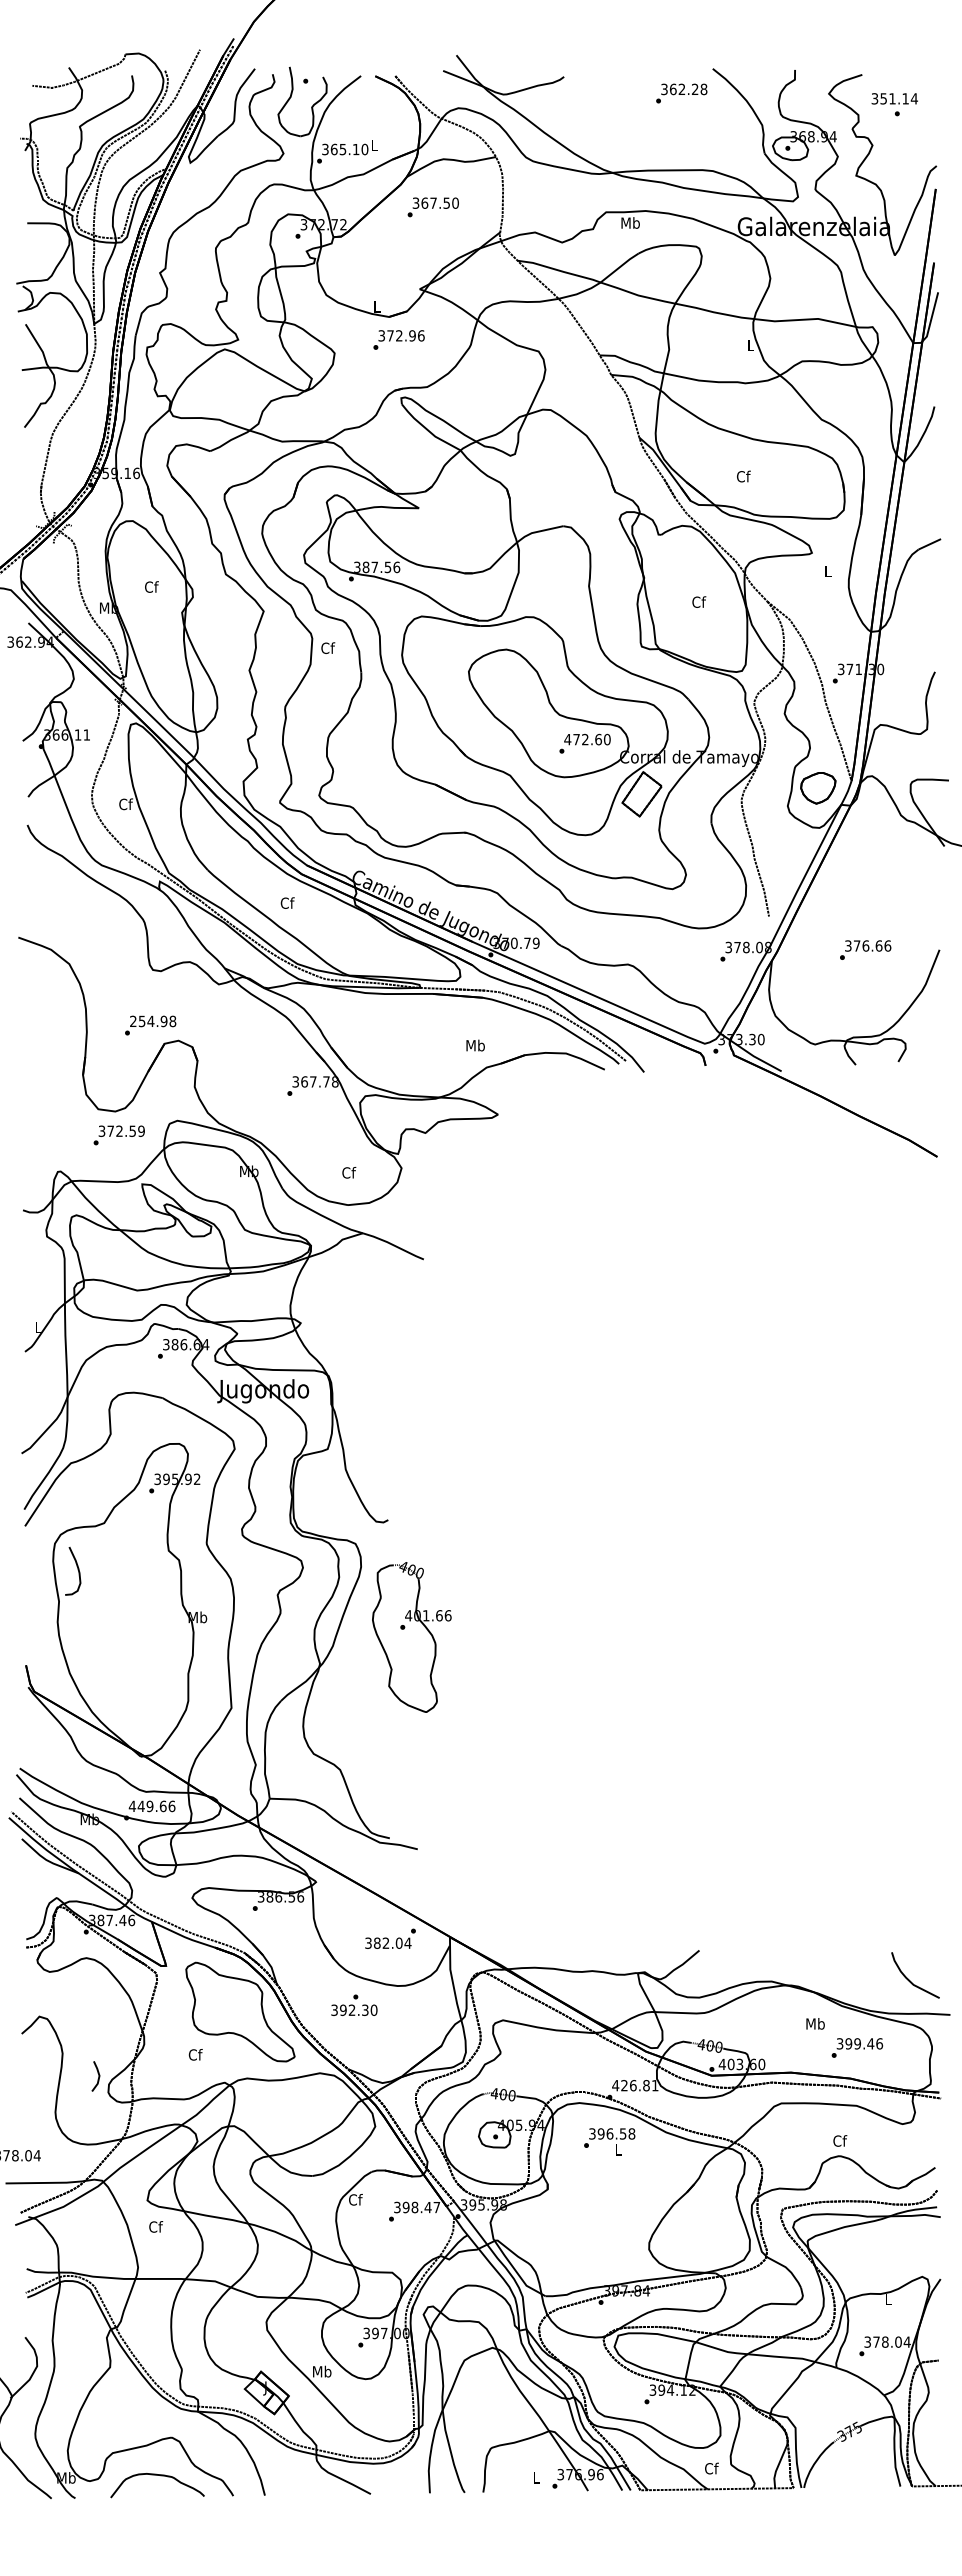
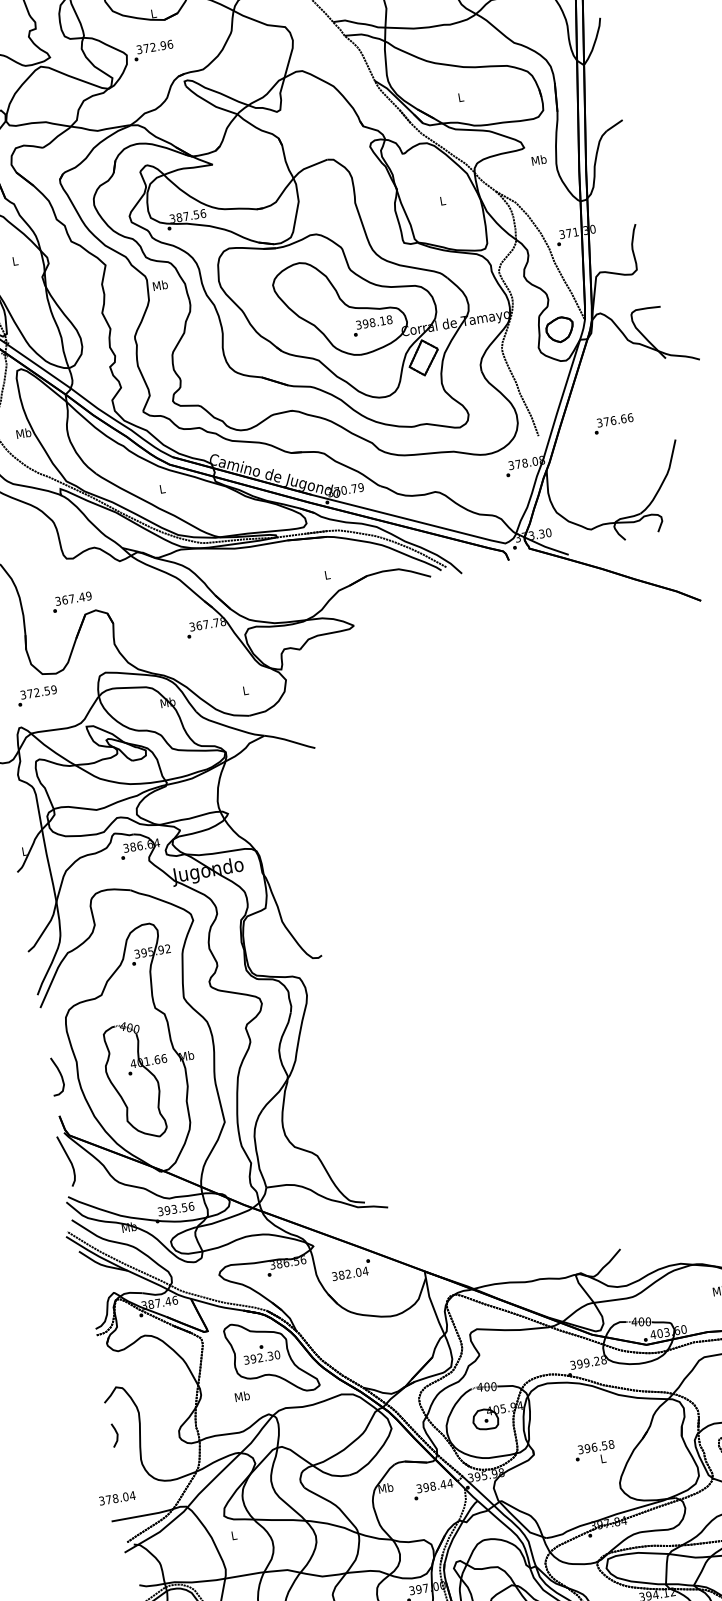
text: (398, 339) -> (153, 50), moved
text: (743, 476) -> (460, 97), Cf -> L
text: (828, 571) -> (539, 160), L -> Mb
text: (151, 586) -> (15, 260), Cf -> L
text: (699, 601) -> (443, 200), Cf -> L
text: (327, 648) -> (160, 285), Cf -> Mb
text: (587, 739) -> (374, 322), 472.60 -> 398.18
text: (125, 804) -> (23, 433), Cf -> Mb
text: (287, 902) -> (162, 488), Cf -> L
text: (865, 949) -> (613, 423), moved
text: (153, 1021) -> (73, 598), 254.98 -> 367.49
text: (475, 1045) -> (327, 574), Mb -> L
text: (118, 1135) -> (36, 696), moved
text: (349, 1172) -> (246, 690), Cf -> L
curve: (77, 1570) -> (60, 1075), moved
part: (404, 1629) -> (132, 1075), moved
curve: (28, 1722) -> (68, 1160), added
text: (147, 1806) -> (172, 1209), 449.66 -> 393.56
text: (390, 1938) -> (351, 1269), moved
text: (354, 2004) -> (261, 1353), moved
text: (195, 2054) -> (242, 1396), Cf -> Mb
line: (98, 2076) -> (116, 1435), moved
text: (635, 2085) -> (588, 1362), 426.81 -> 399.28
text: (609, 2141) -> (595, 1453), moved
text: (355, 2199) -> (385, 1487), Cf -> Mb
text: (436, 2207) -> (449, 1483), 398.47 -> 398.44
text: (156, 2226) -> (234, 1535), Cf -> L

